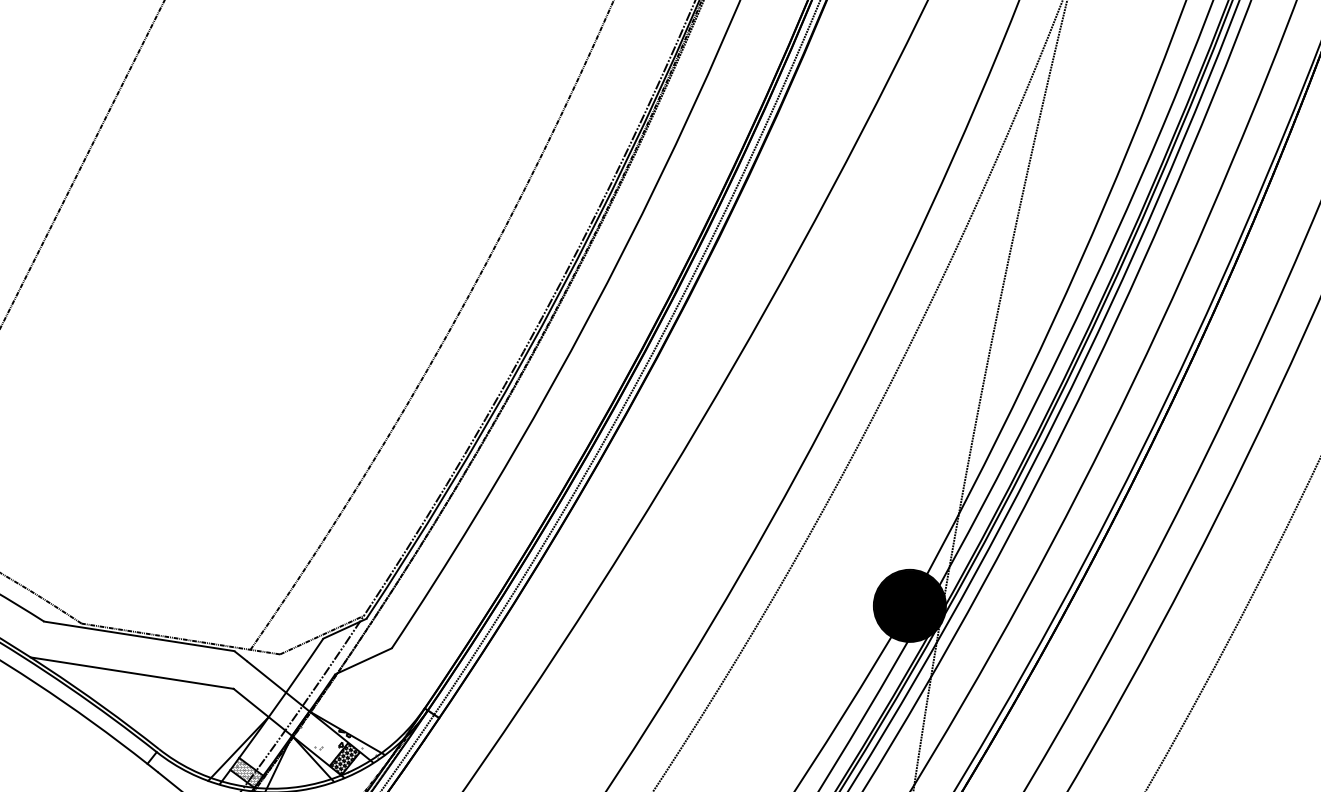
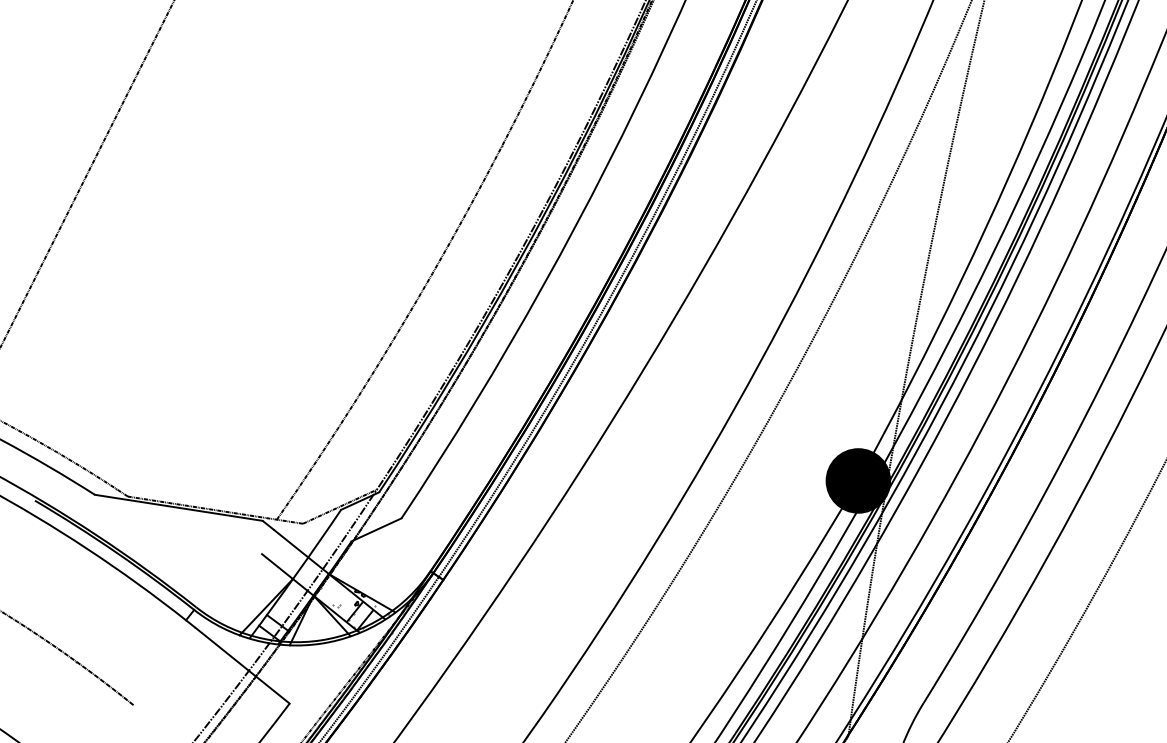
line: (132, 673) -> (172, 540), removed
hatch: (345, 759) -> (360, 616), removed
hatch: (246, 772) -> (273, 627), removed

